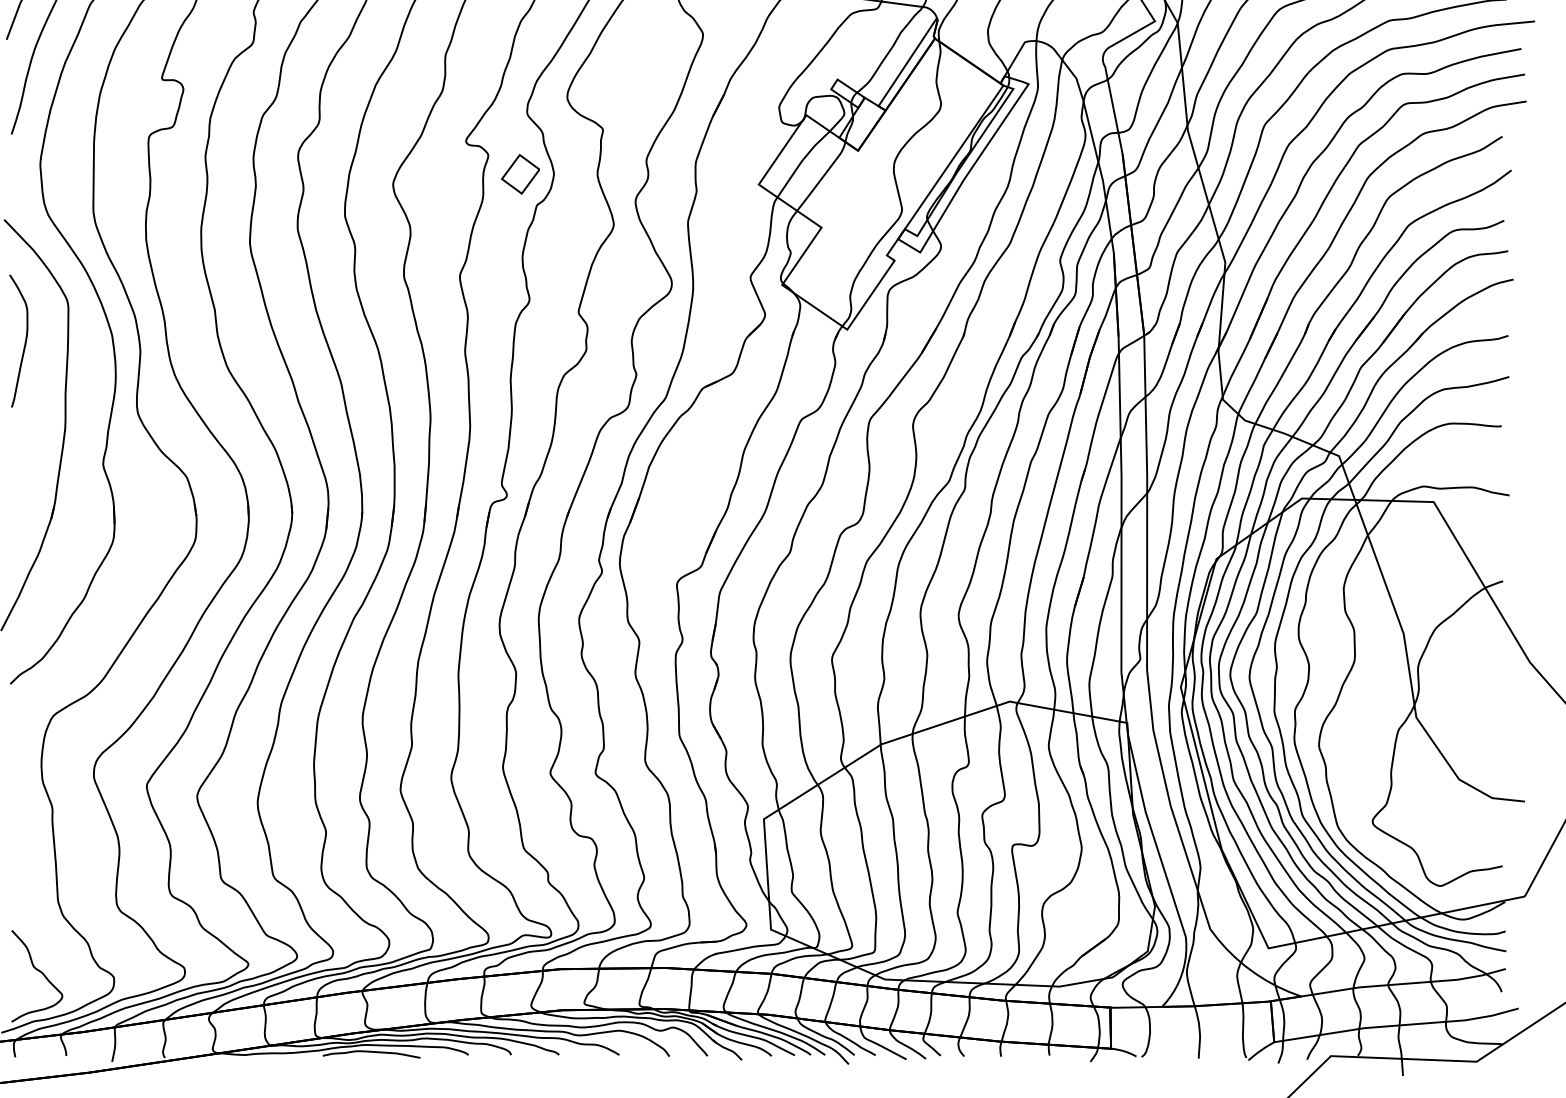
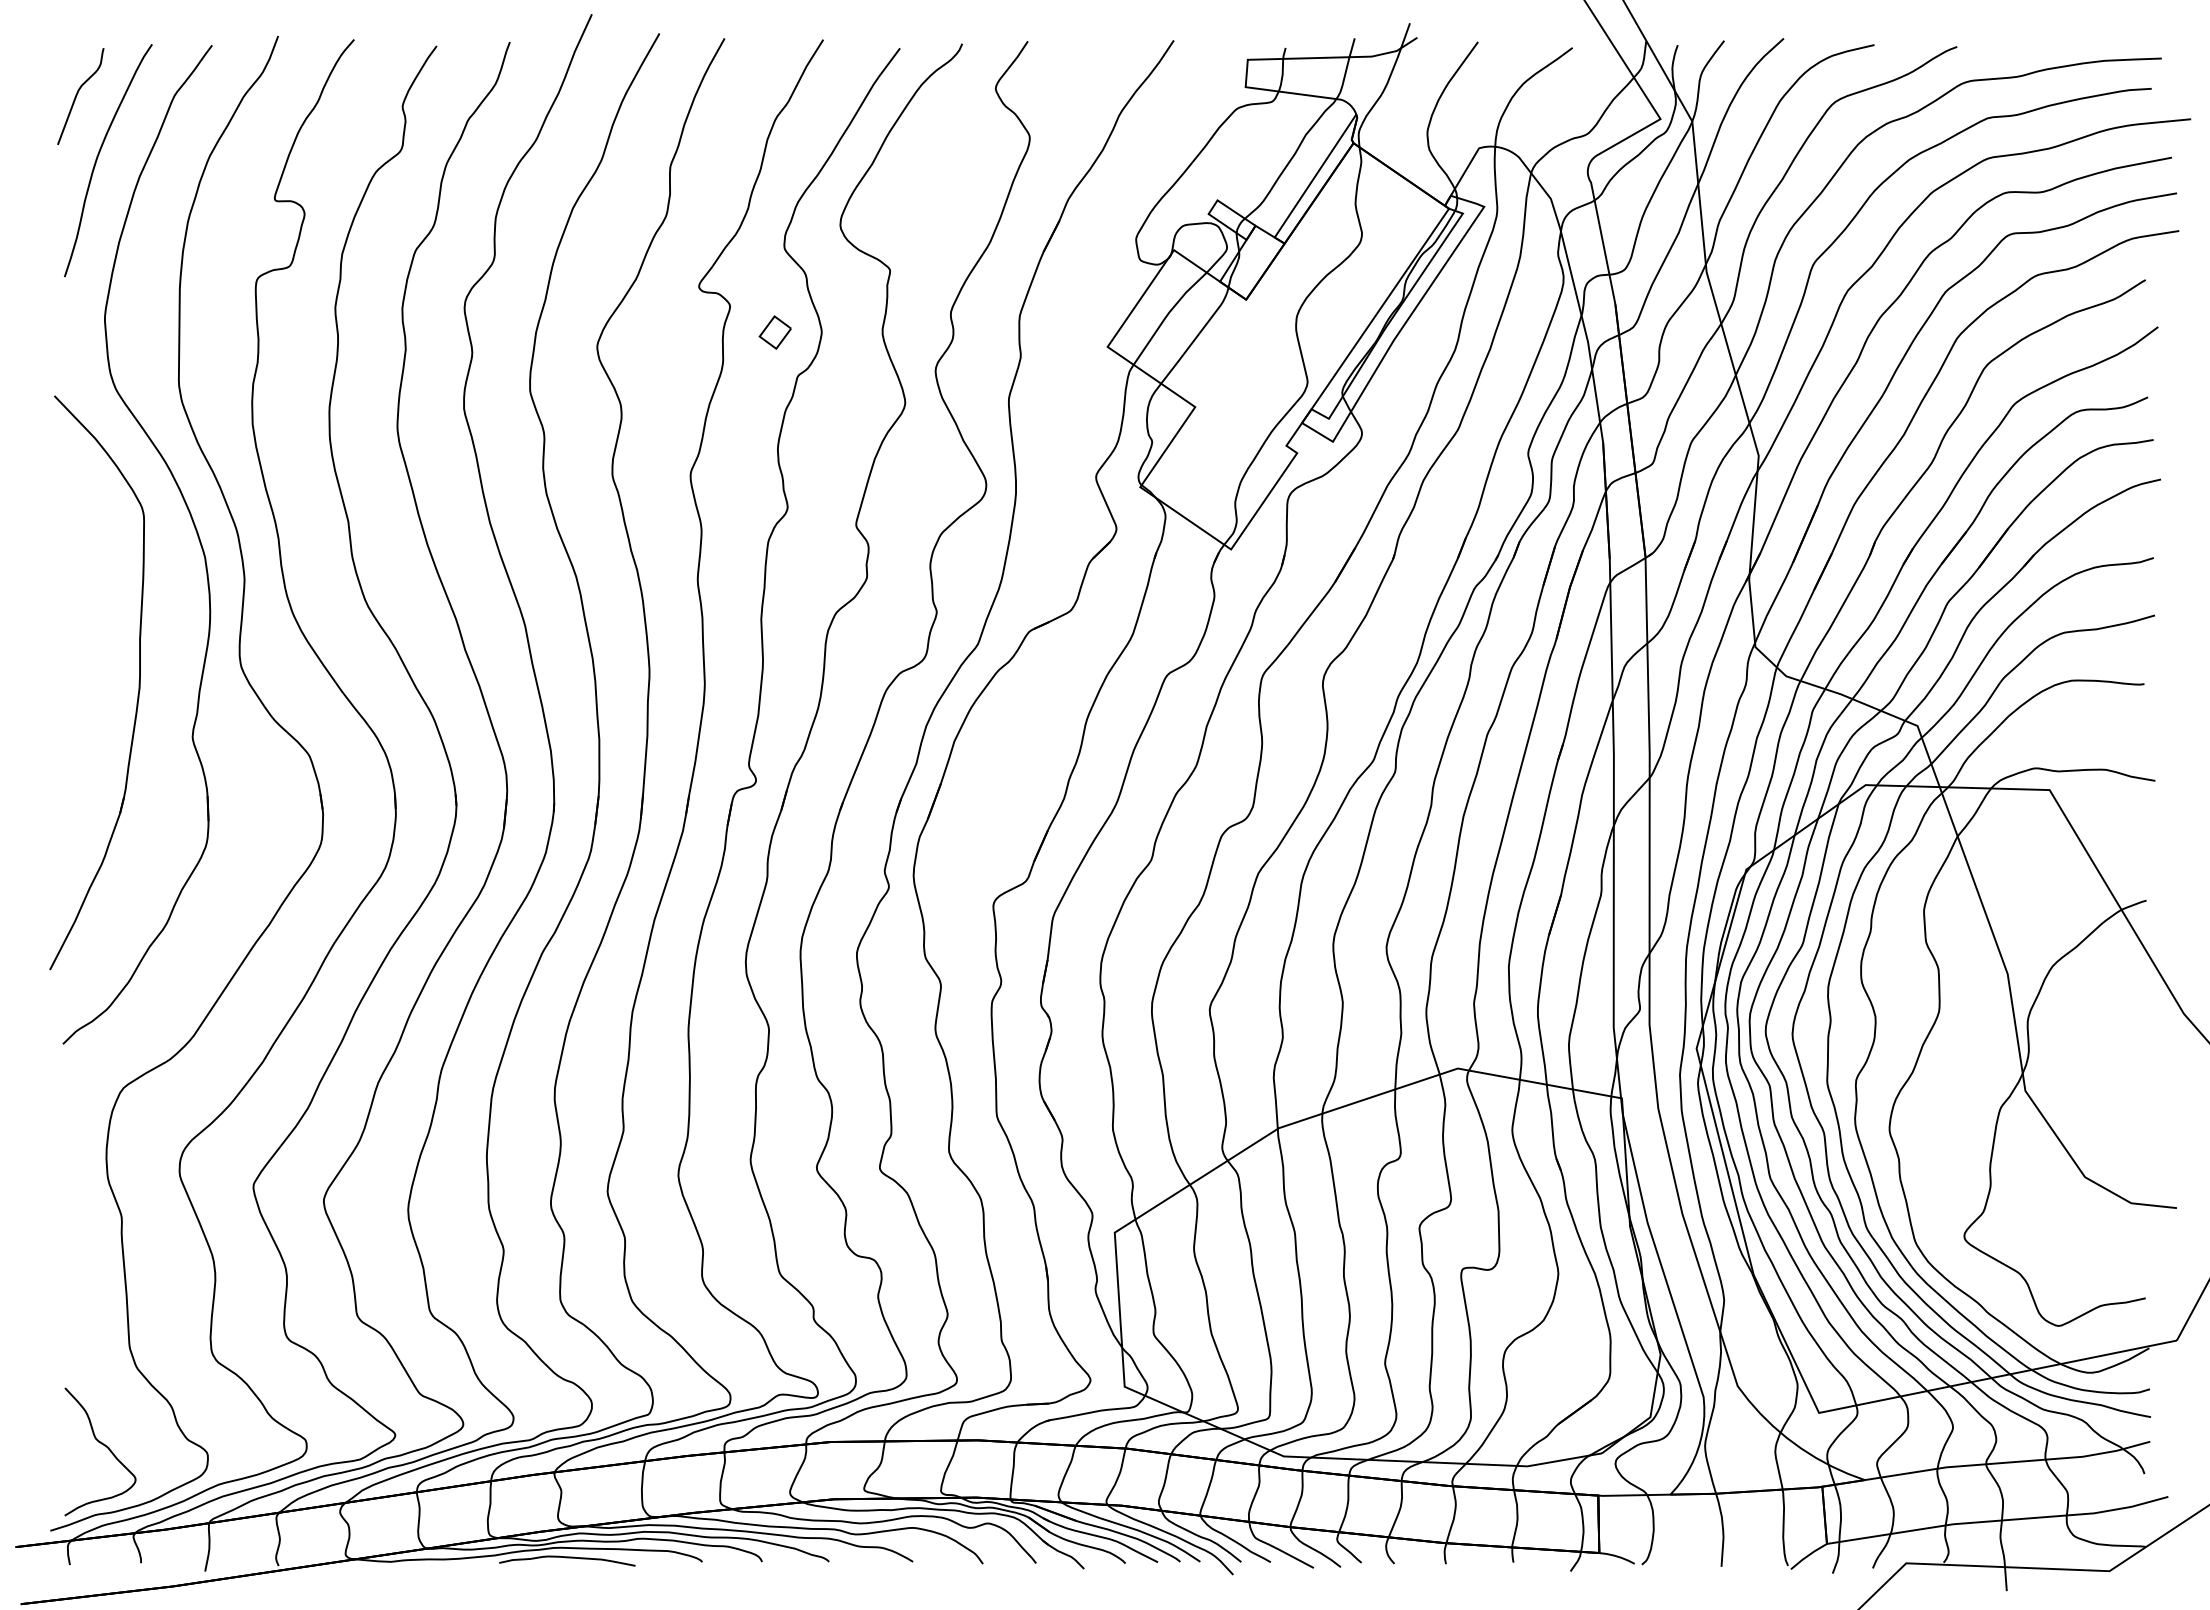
part: (520, 174) -> (775, 332), size x0.6
curve: (25, 341) -> (83, 565), removed

